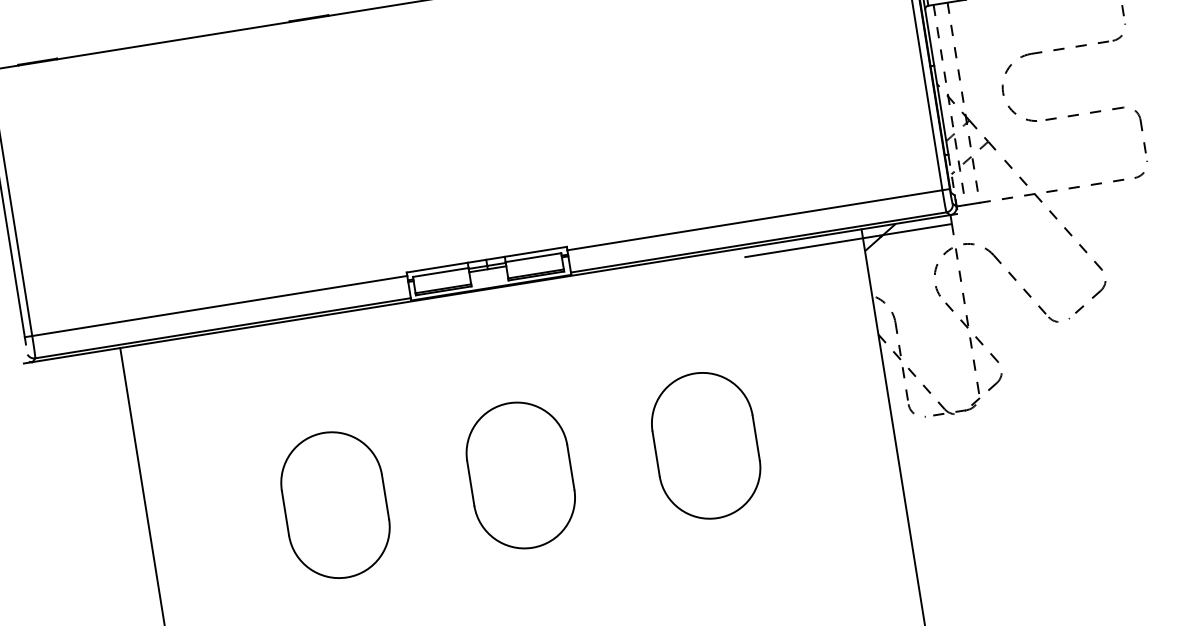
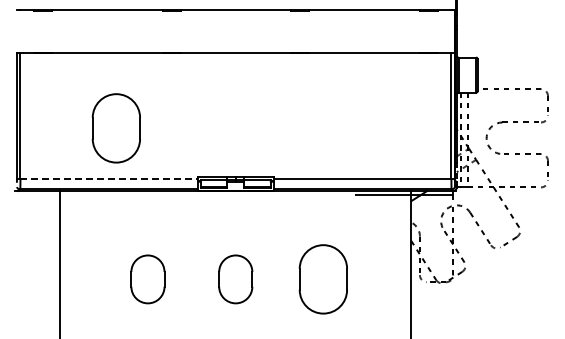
part: (215, 197) -> (115, 128), added
line: (220, 305) -> (109, 178), solid -> dashed
part: (520, 475) -> (235, 279), size x0.7
part: (334, 505) -> (147, 279), size x0.7

